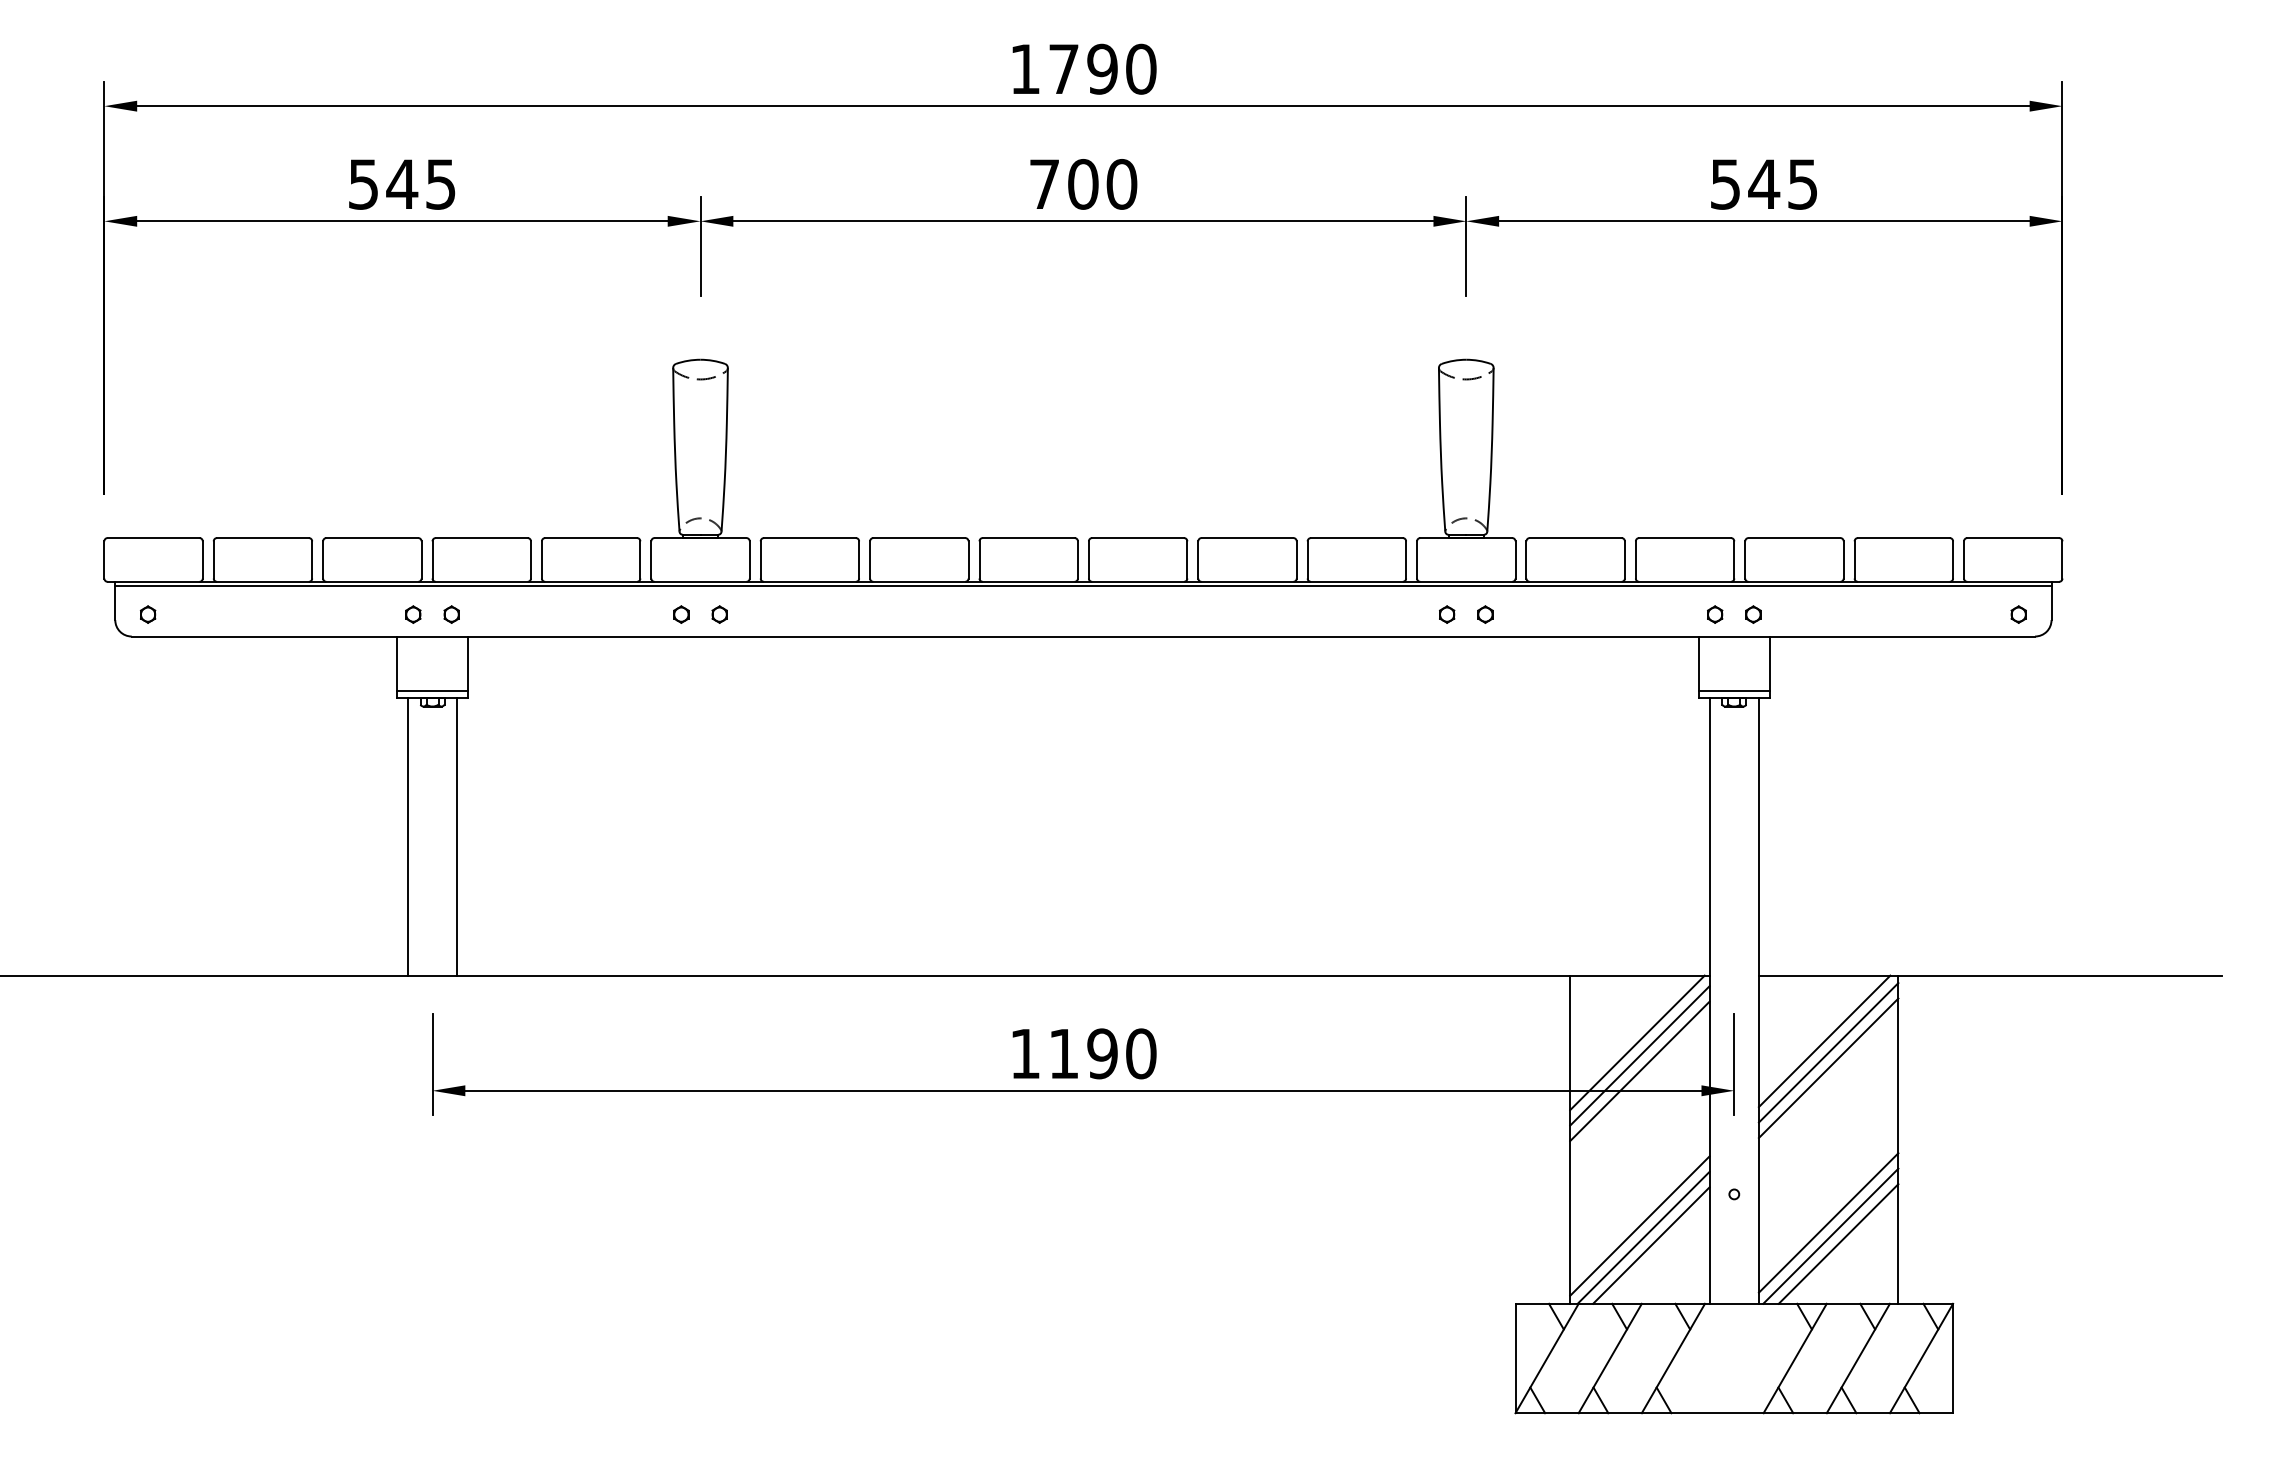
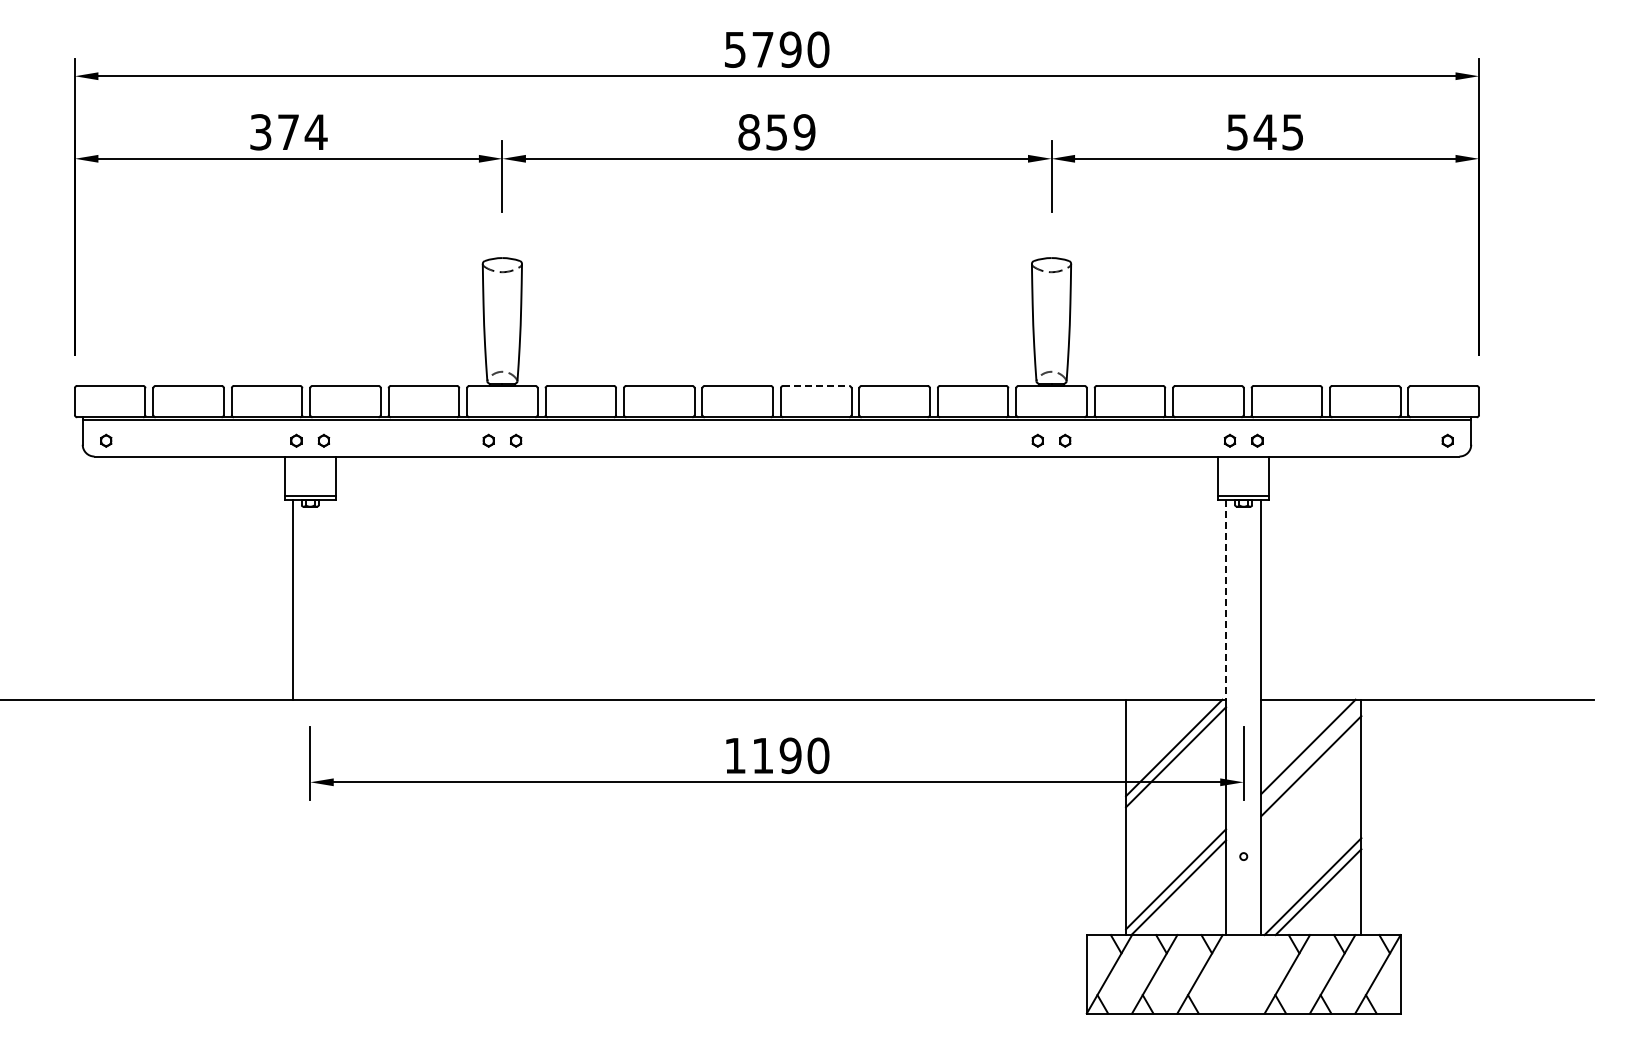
text: (1025, 68) -> (735, 49), 1790 -> 5790
text: (402, 184) -> (288, 132), 545 -> 374
text: (1082, 184) -> (776, 132), 700 -> 859
line: (1138, 537) -> (816, 385), solid -> dashed
line: (456, 835) -> (327, 599), removed
line: (1710, 837) -> (1226, 600), solid -> dashed
line: (1828, 1053) -> (1311, 755), removed
line: (1640, 1071) -> (1176, 768), removed
line: (1828, 1223) -> (1311, 877), removed
line: (1651, 1245) -> (1184, 893), removed

